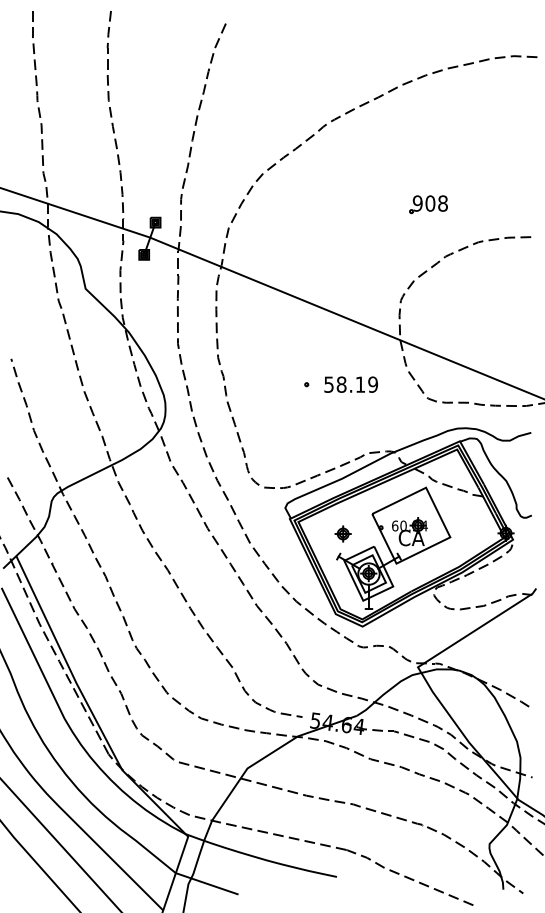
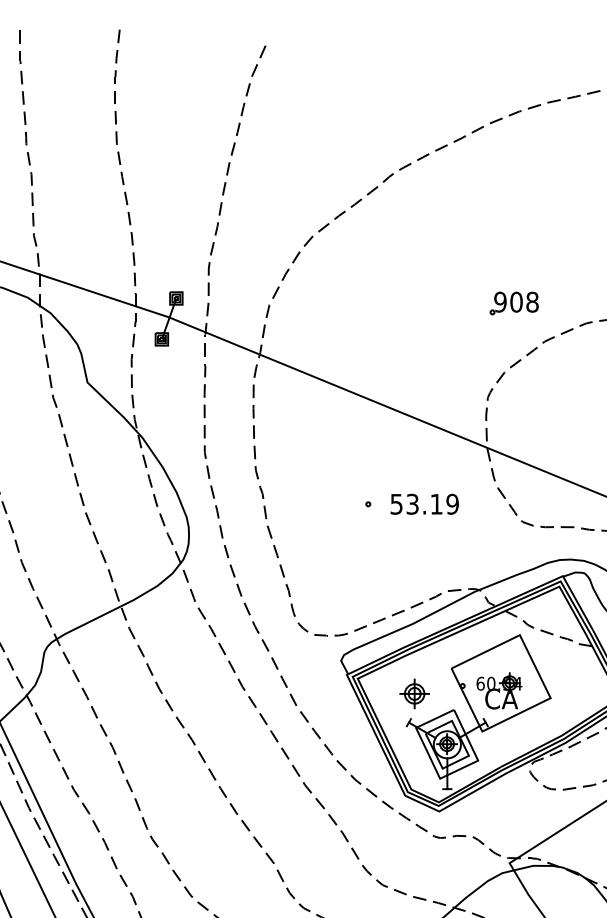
part: (428, 204) -> (514, 303), moved
text: (341, 384) -> (412, 504), 58.19 -> 53.19
part: (342, 533) -> (413, 693), size x1.4

